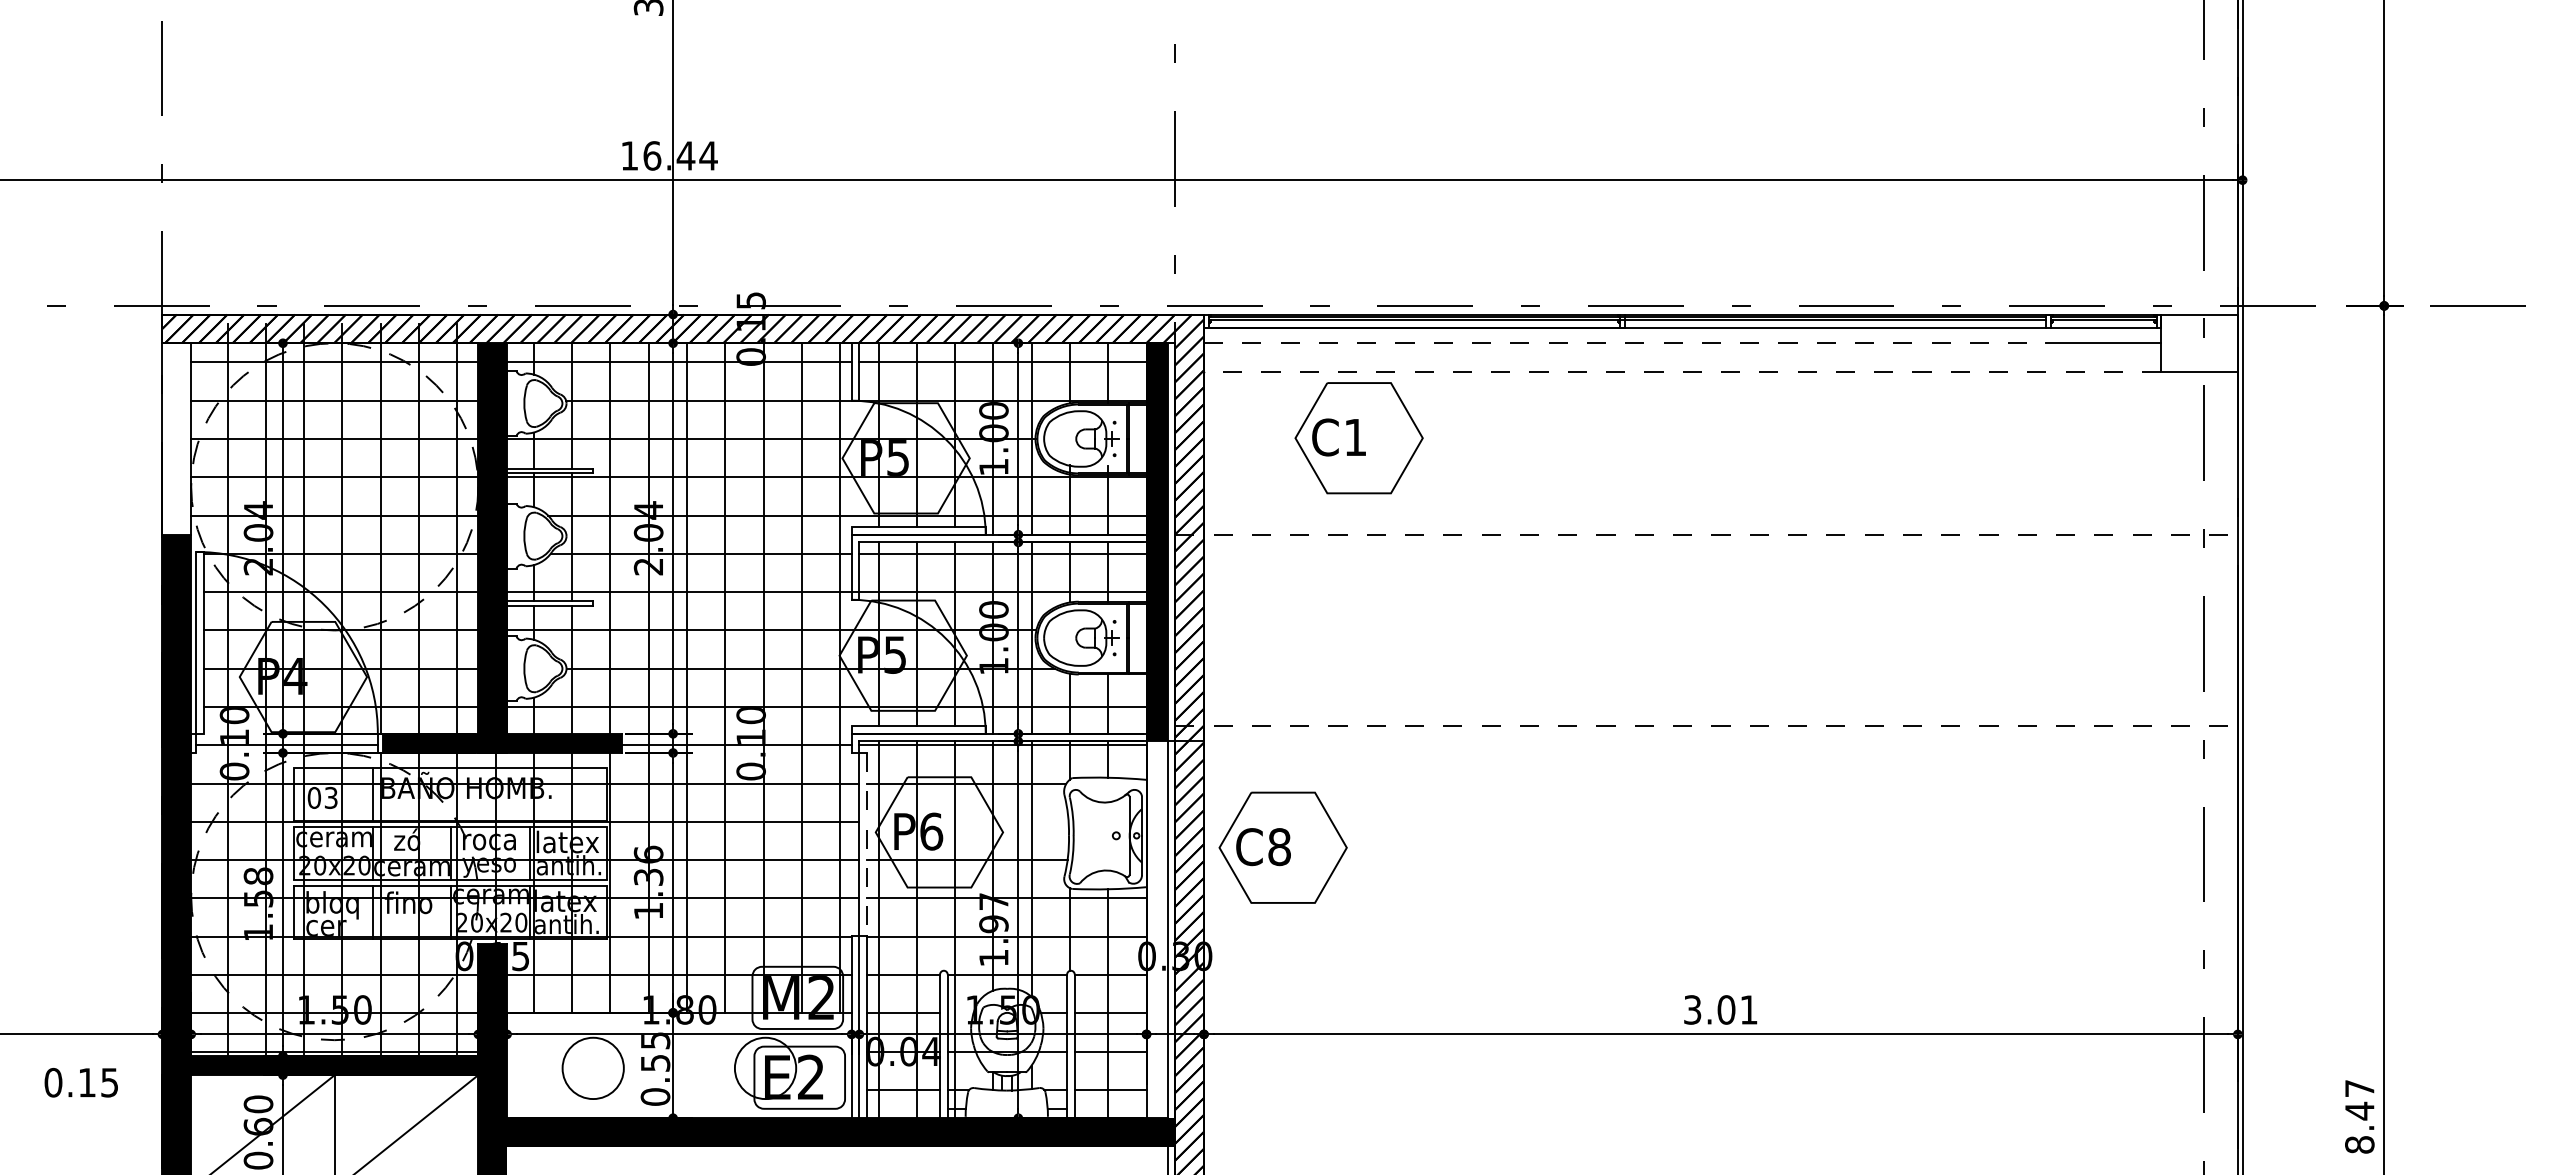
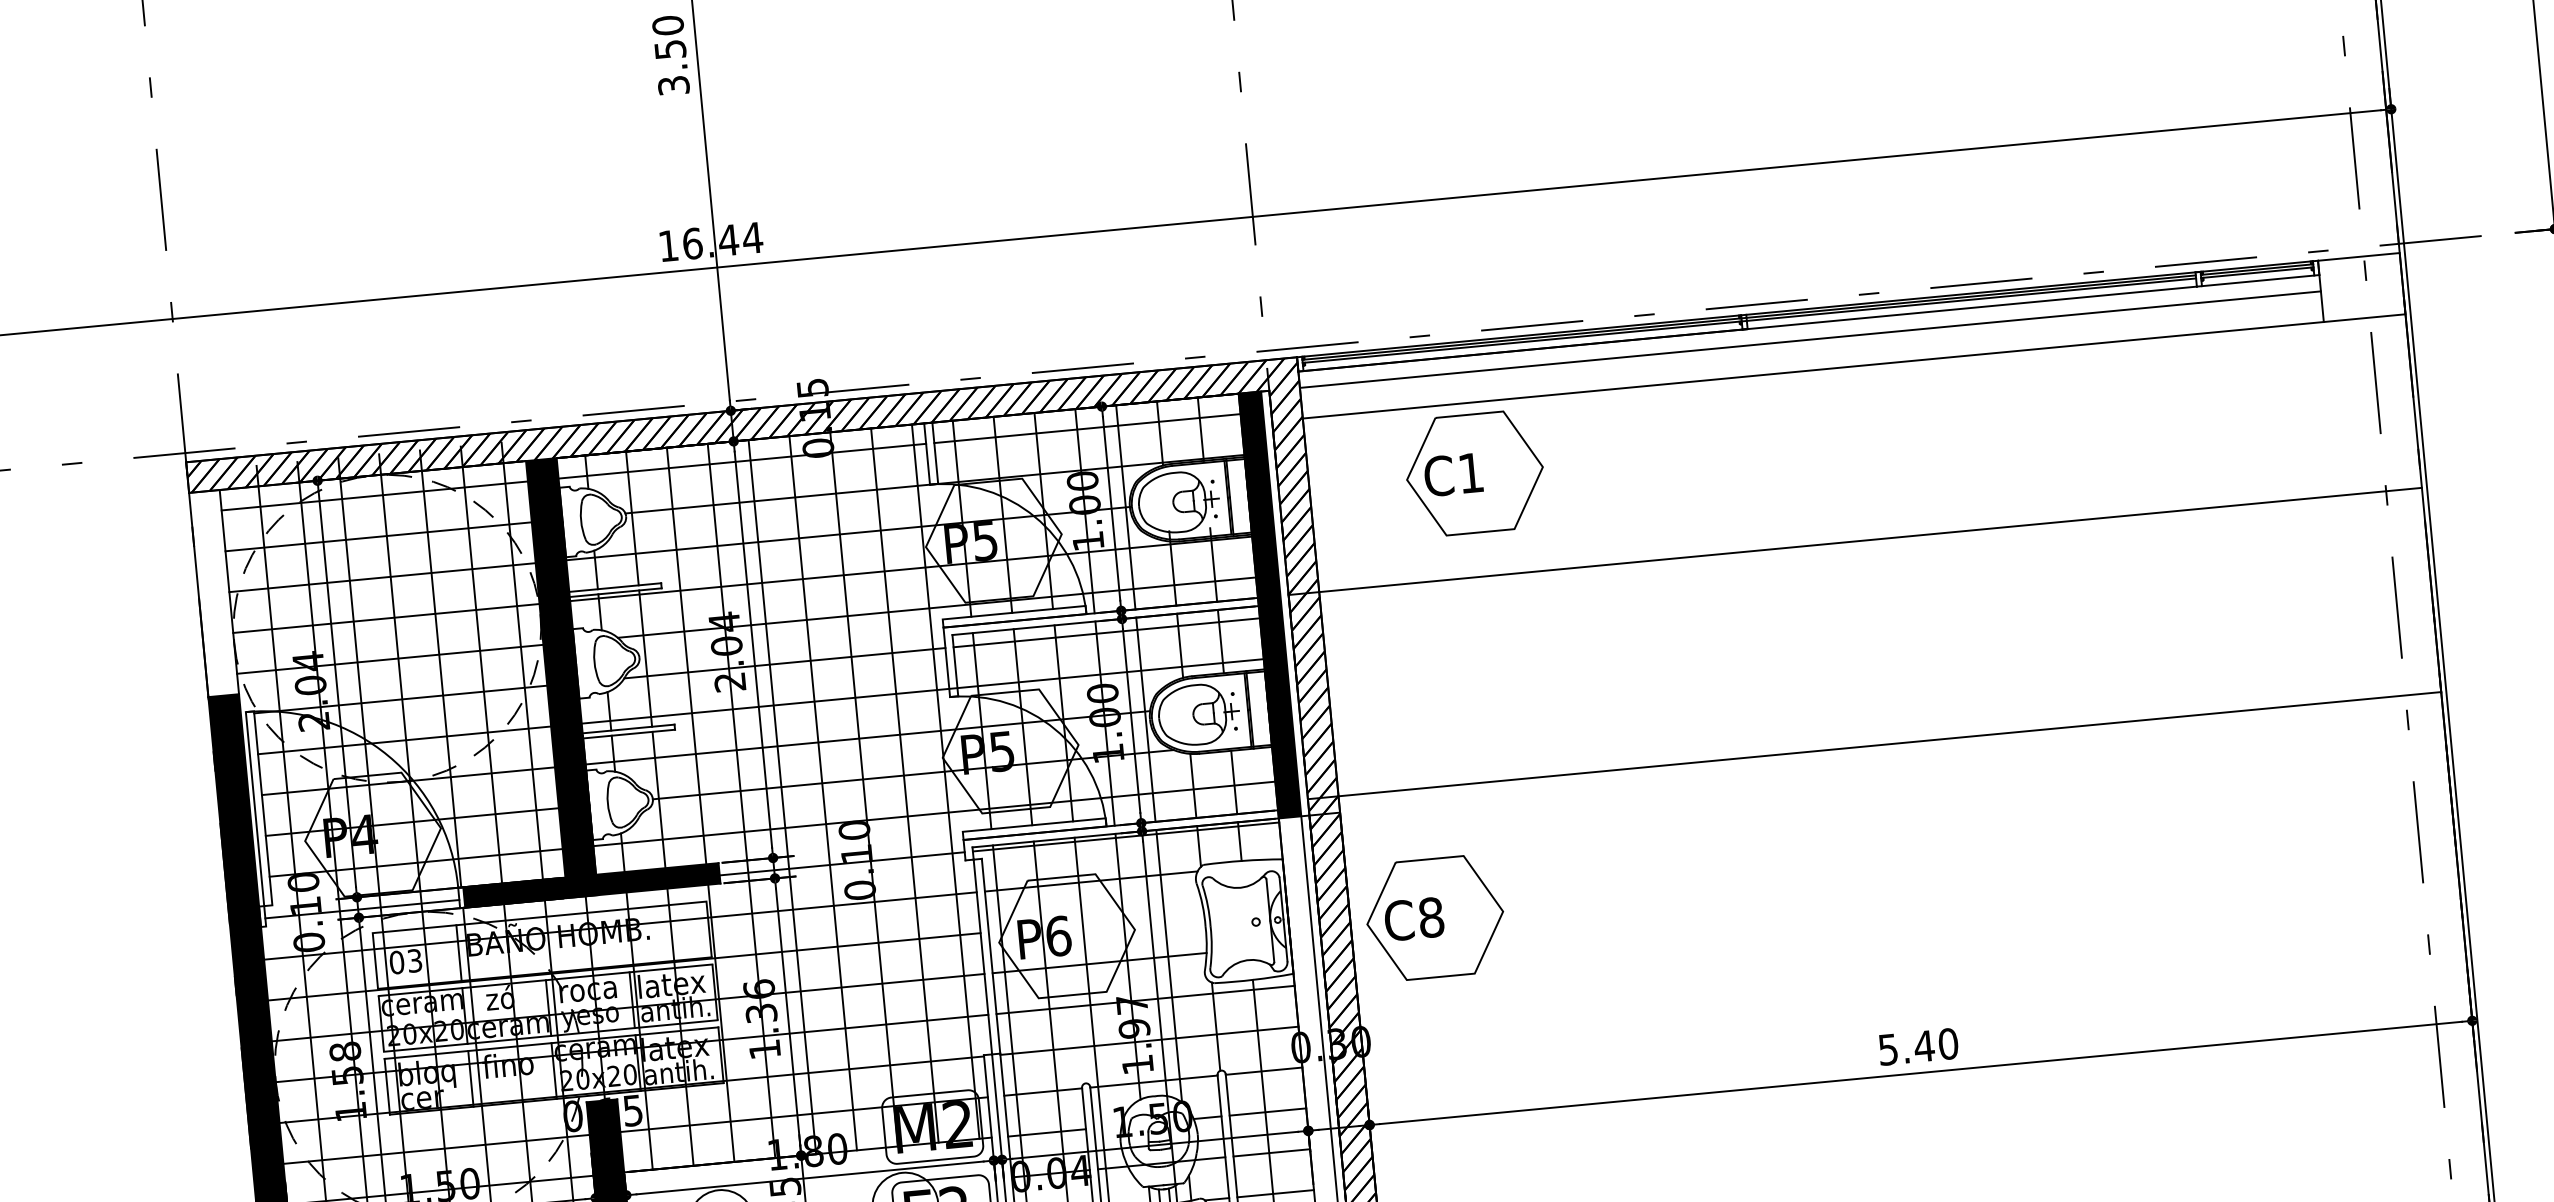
line: (1625, 343) -> (1749, 345), dashed -> solid
line: (1682, 371) -> (1813, 369), dashed -> solid
line: (1707, 534) -> (1856, 541), dashed -> solid
line: (1707, 726) -> (1875, 745), dashed -> solid
line: (867, 844) -> (991, 956), dashed -> solid
text: (1720, 1009) -> (1917, 1046), 3.01 -> 5.40

